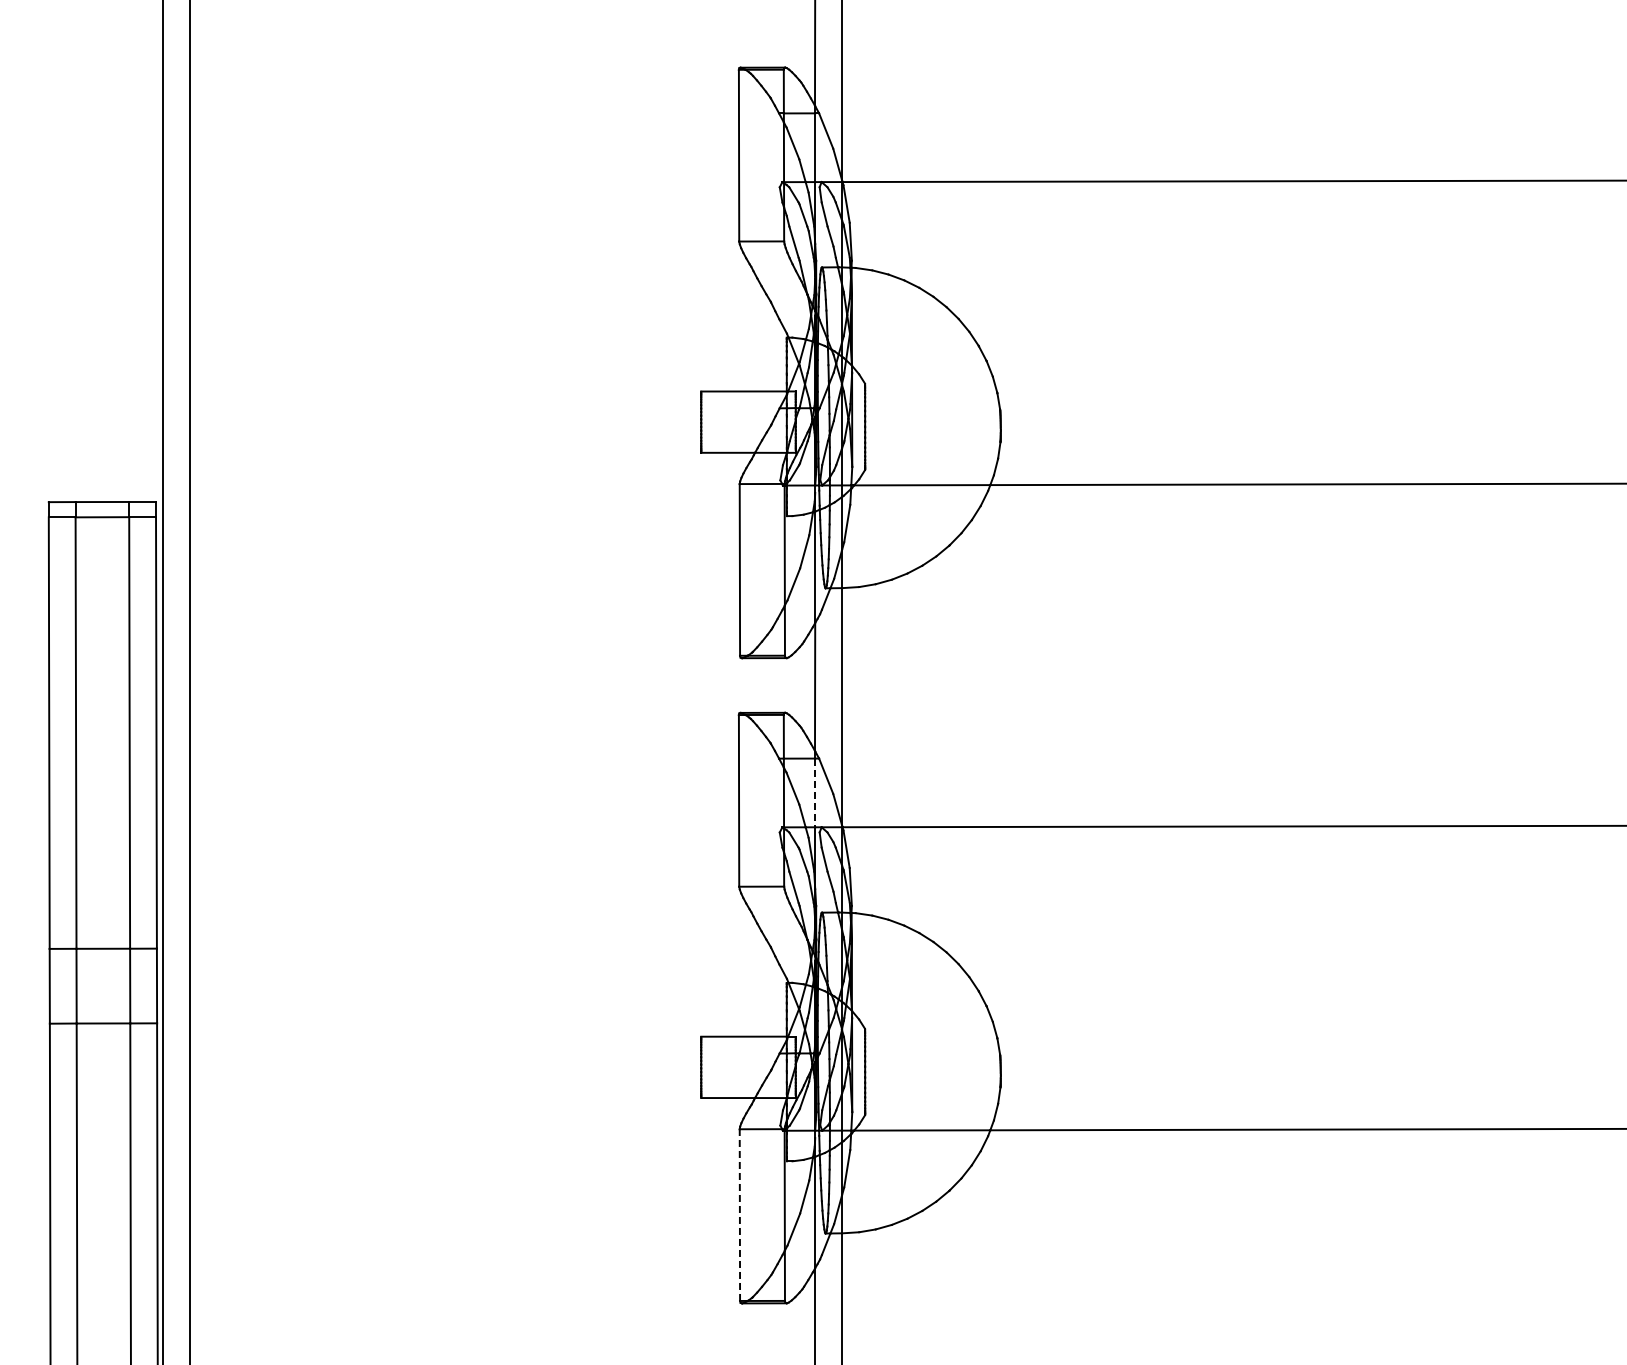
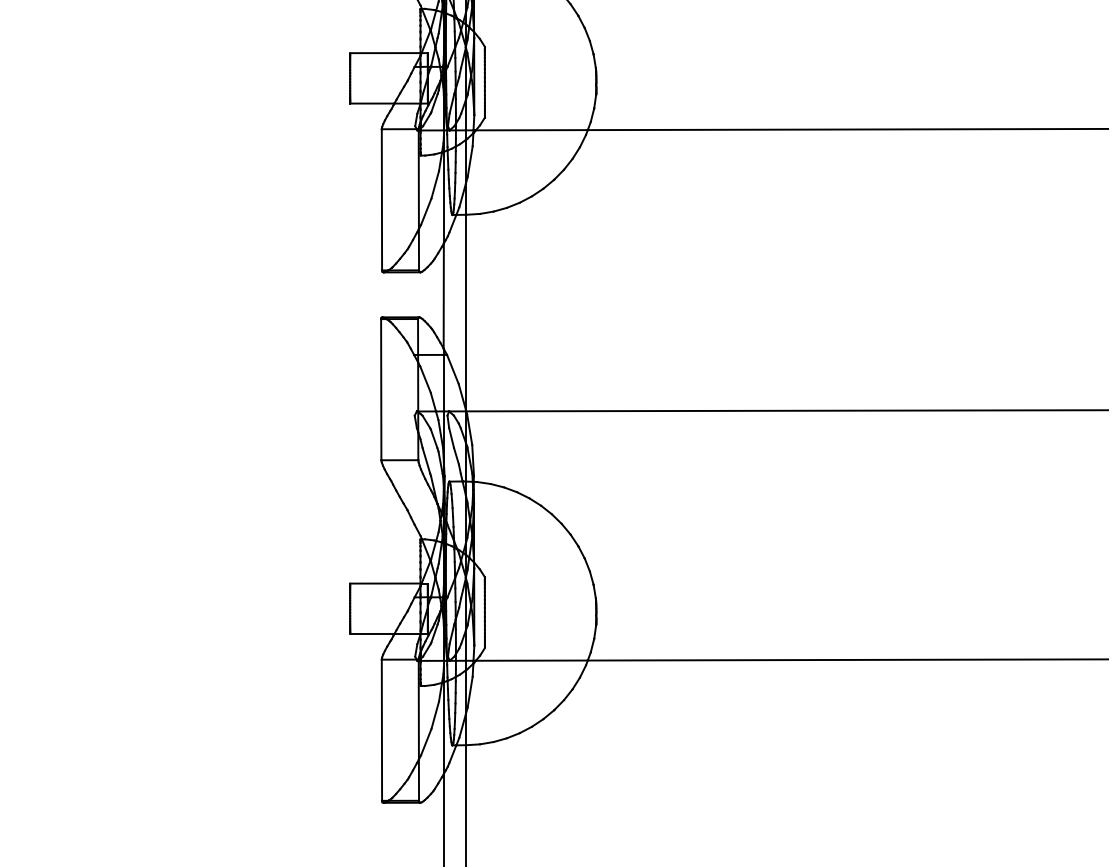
line: (815, 793) -> (444, 383), dashed -> solid
line: (739, 1215) -> (381, 730), dashed -> solid

